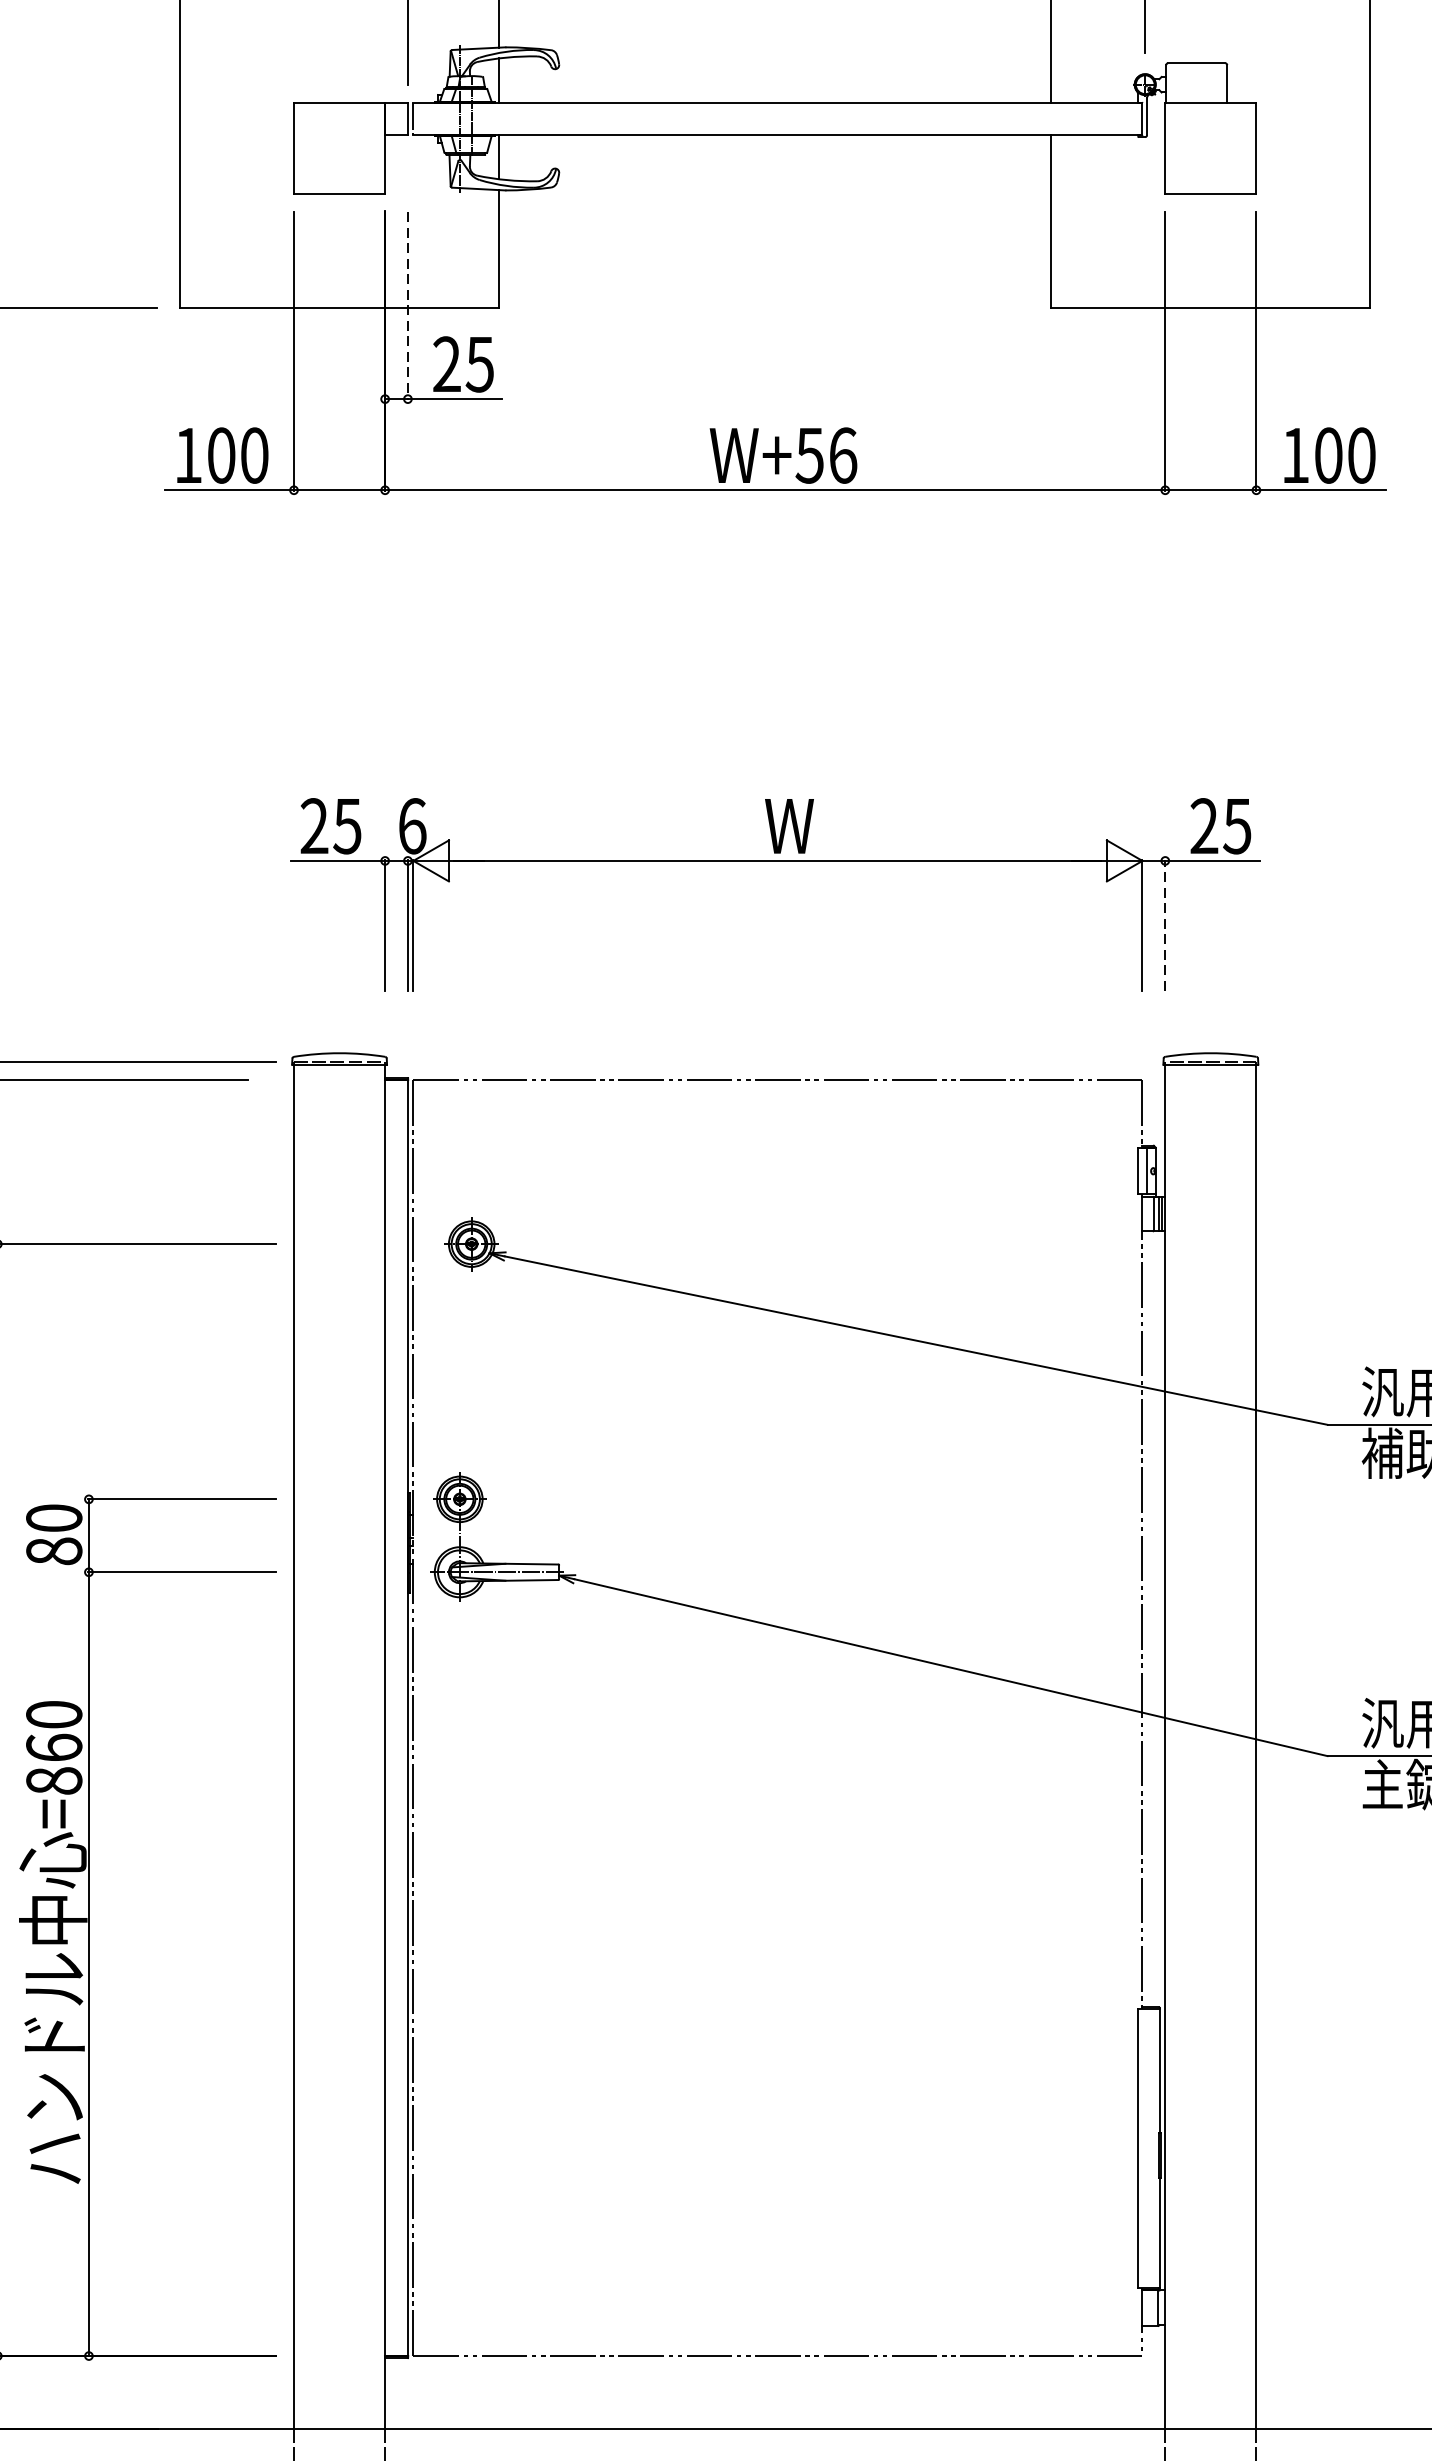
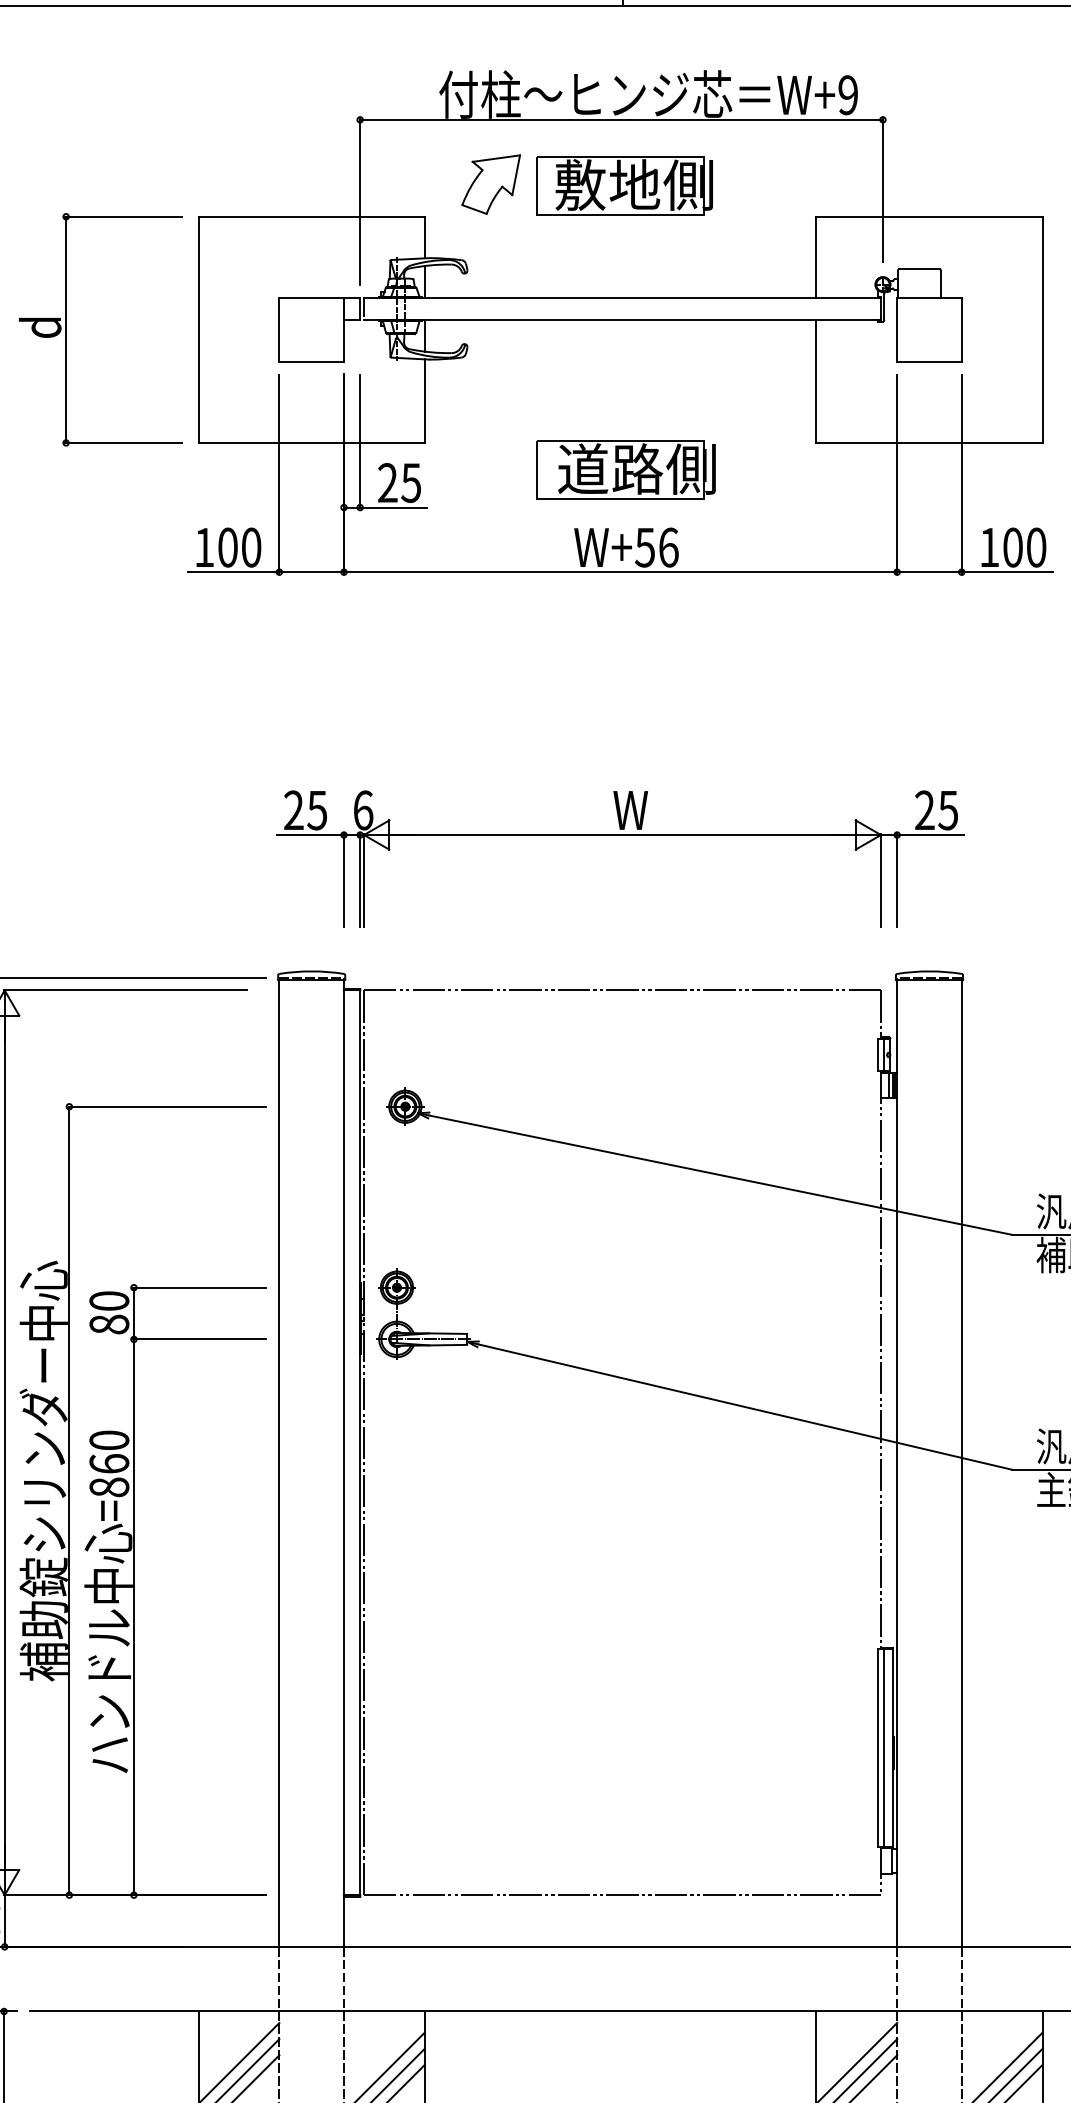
line: (408, 305) -> (360, 441), dashed -> solid
part: (782, 345) -> (625, 469), added
line: (1165, 925) -> (897, 880), dashed -> solid
line: (1147, 2147) -> (884, 1747), added

